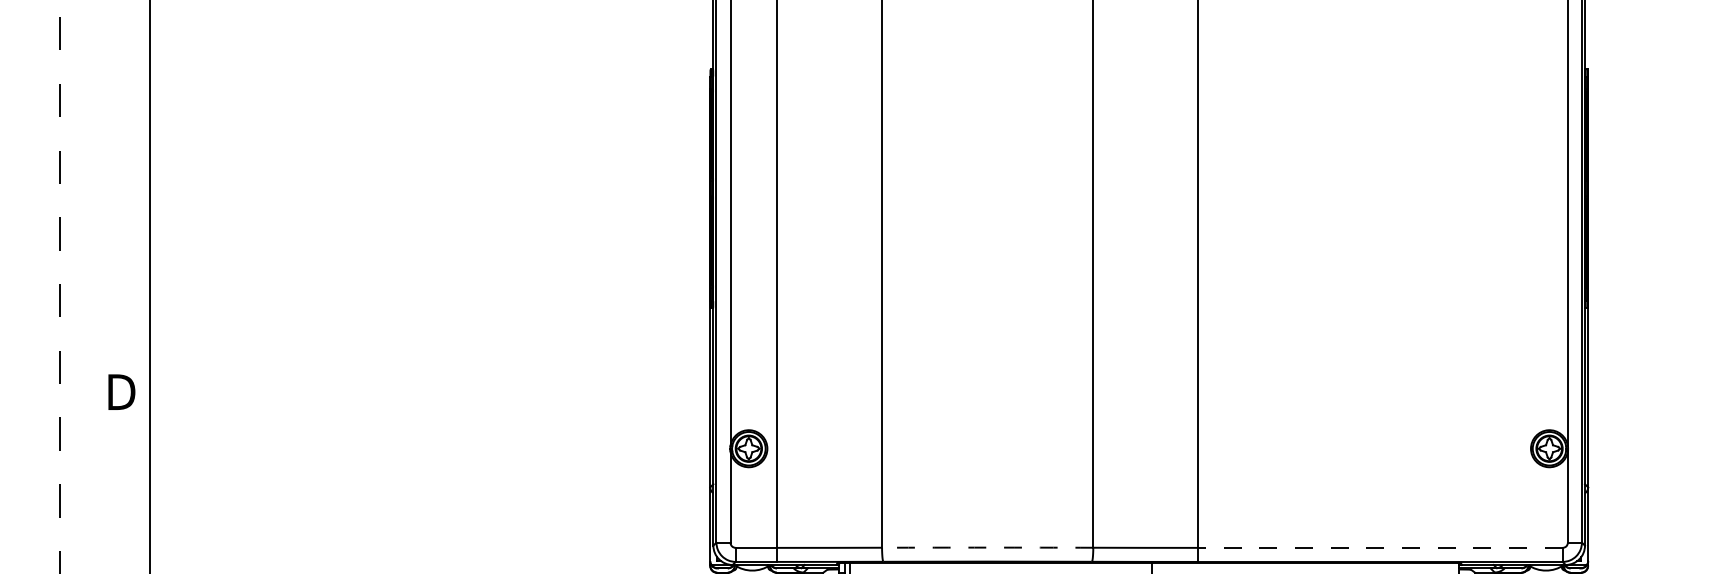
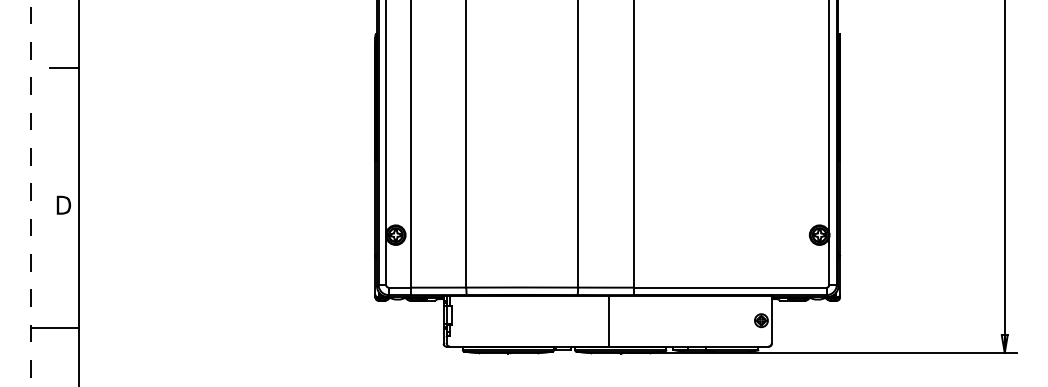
line: (122, 133) -> (64, 68), added
arc: (988, 547) -> (522, 287), dashed -> solid
line: (1379, 547) -> (729, 287), dashed -> solid

